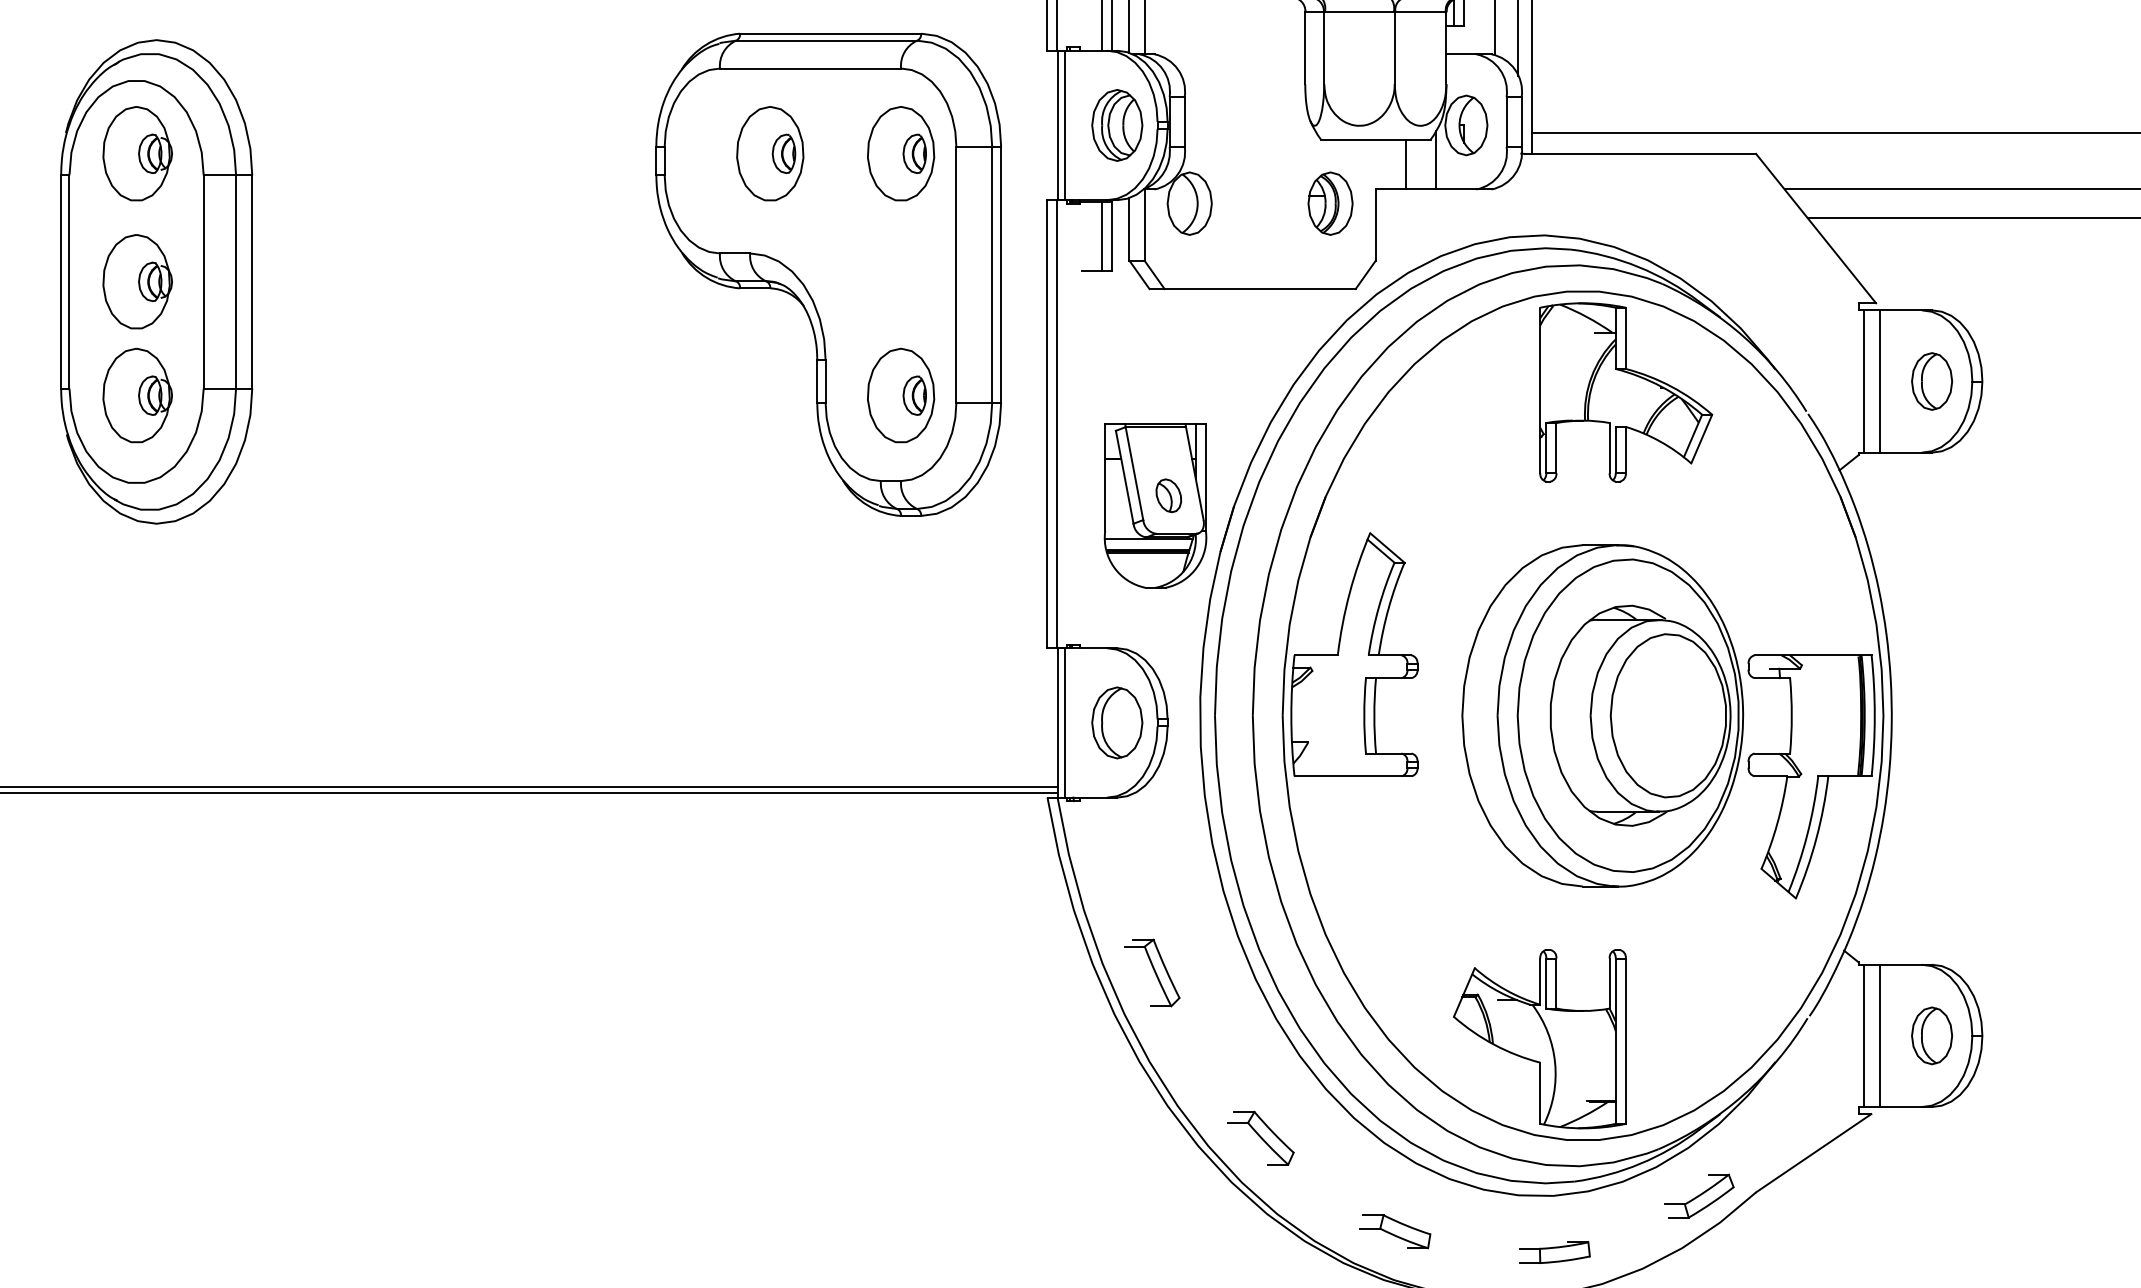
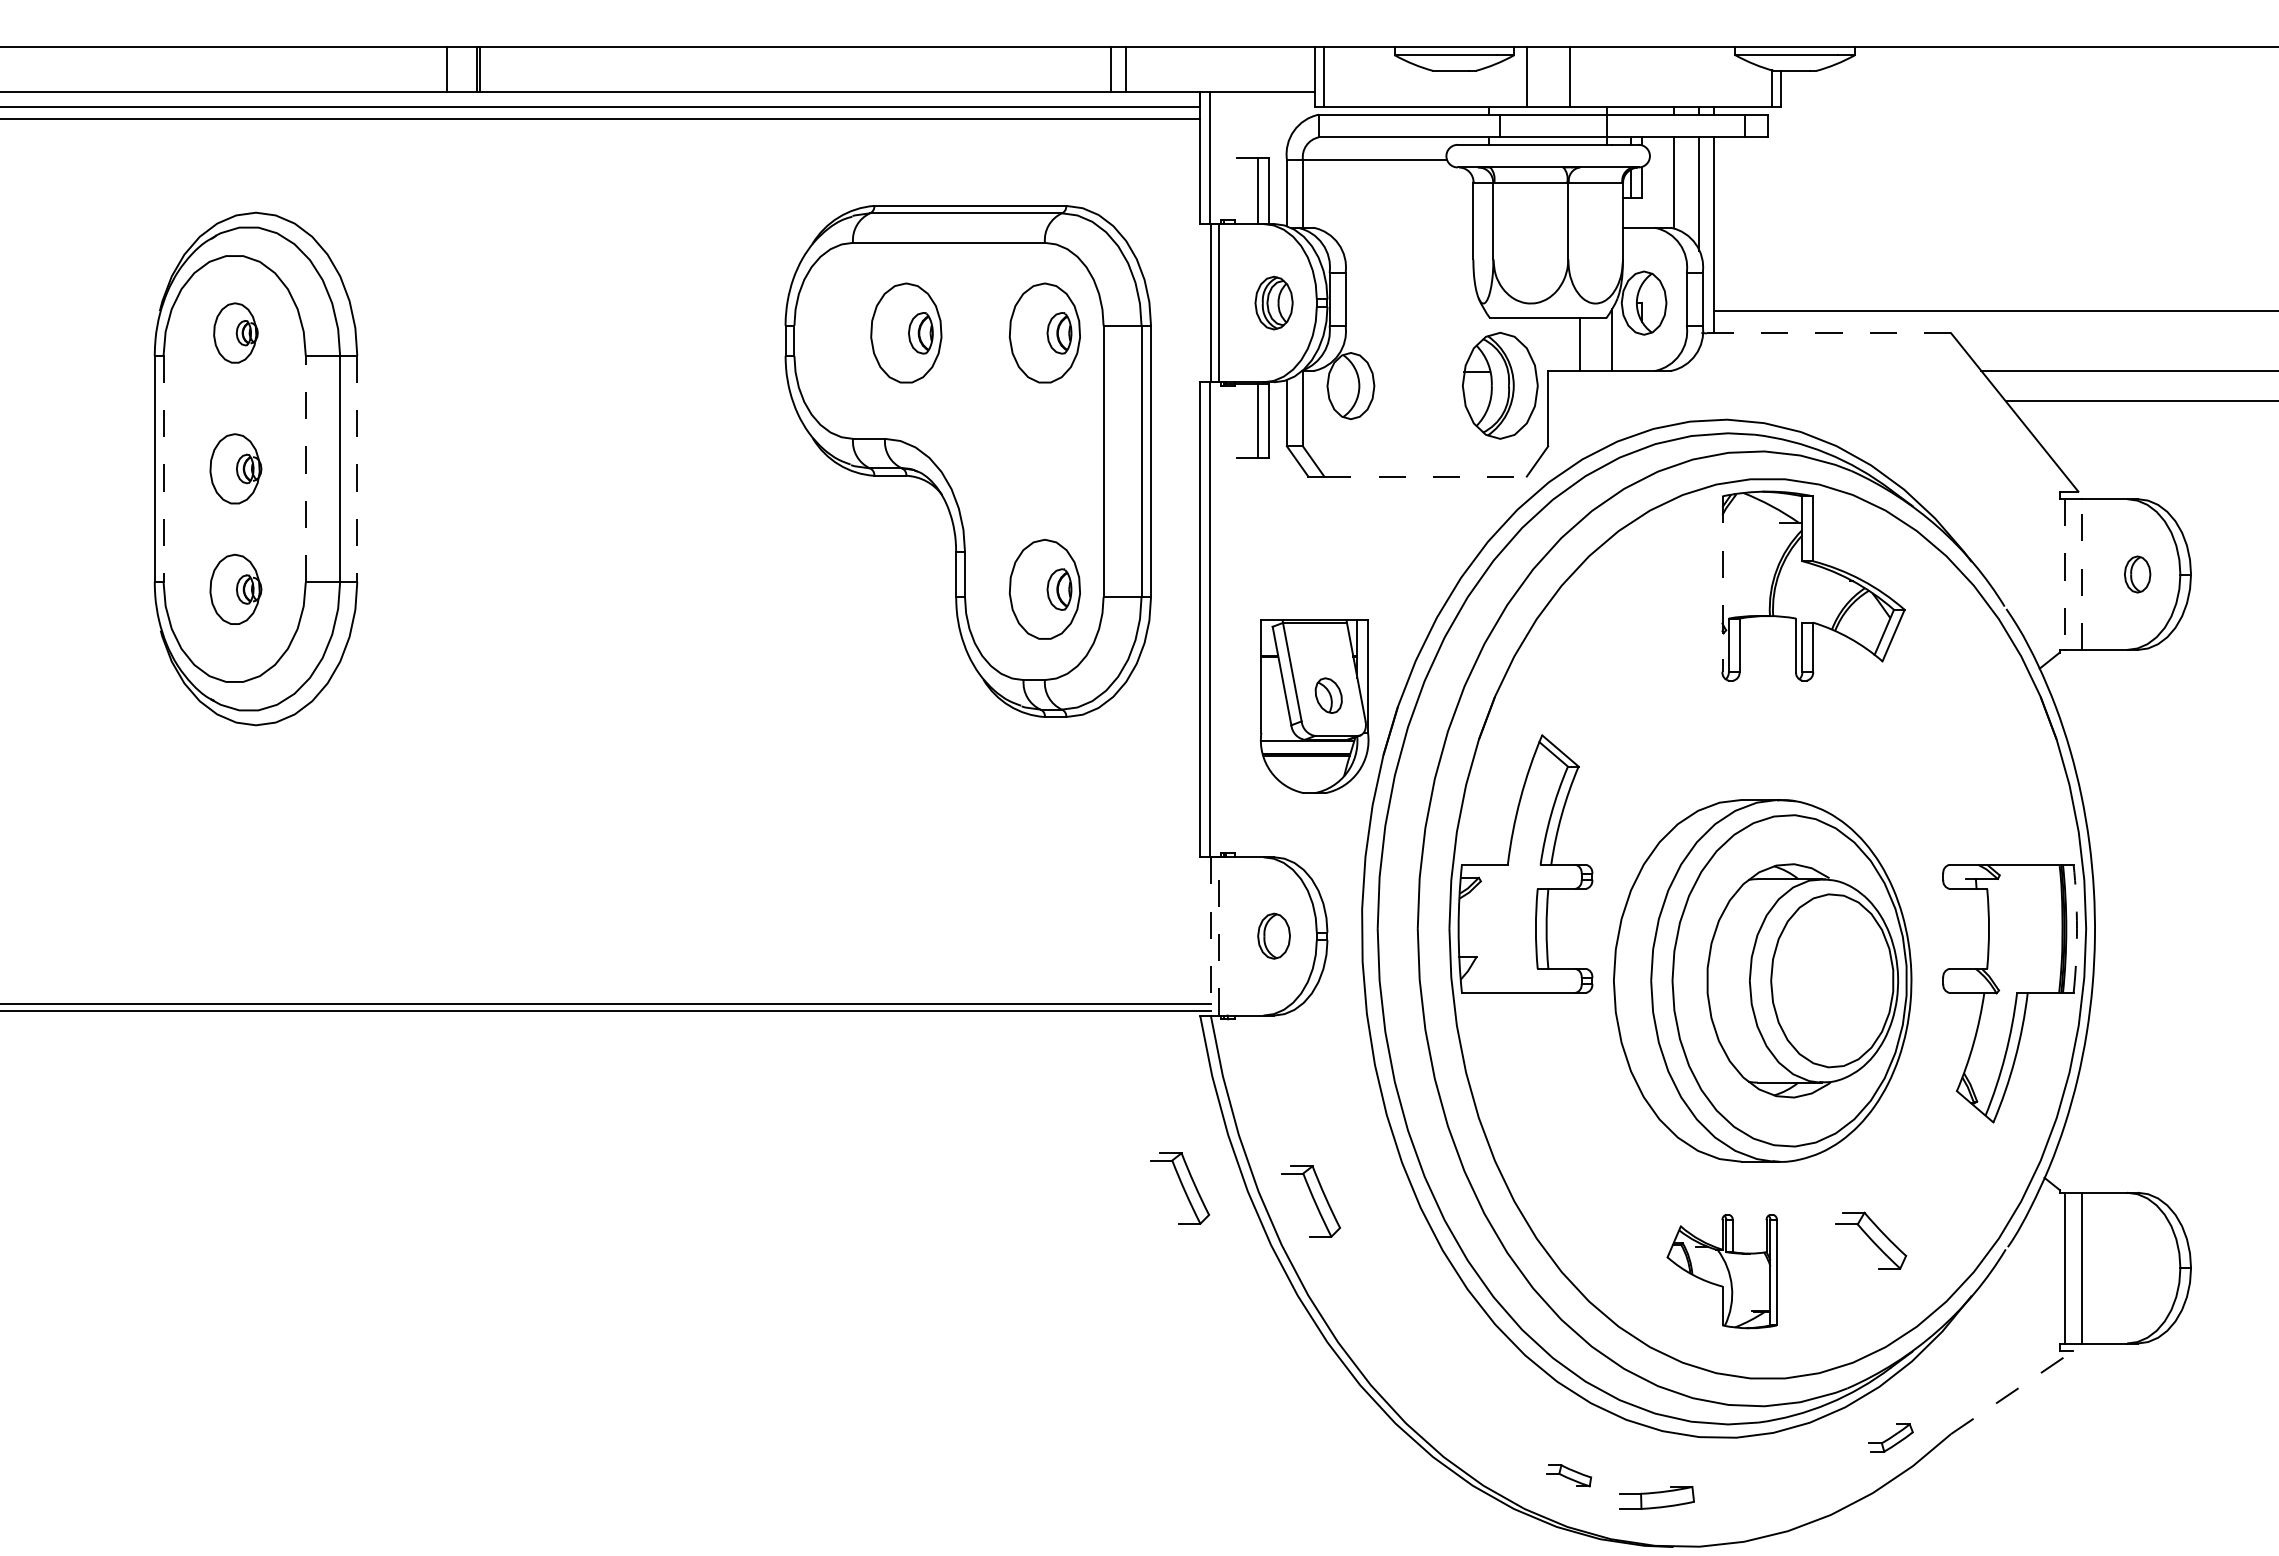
part: (1116, 124) -> (1273, 302), size x0.7
part: (137, 153) -> (235, 332), size x0.6
line: (1640, 154) -> (1828, 333), solid -> dashed
part: (1329, 204) -> (1499, 386), size x1.6
part: (137, 281) -> (235, 468), size x0.7
line: (203, 281) -> (305, 468), solid -> dashed
line: (69, 282) -> (163, 469), solid -> dashed
line: (252, 282) -> (357, 469), solid -> dashed
line: (1261, 288) -> (1426, 476), solid -> dashed
line: (1879, 381) -> (2082, 574), solid -> dashed
part: (1931, 381) -> (2137, 574), size x0.6
line: (1863, 382) -> (2065, 575), solid -> dashed
line: (1540, 390) -> (1722, 584), solid -> dashed
part: (137, 395) -> (235, 589), size x0.7
part: (1602, 715) -> (1762, 980), moved
arc: (1874, 715) -> (2076, 928), solid -> dashed
line: (1064, 722) -> (1218, 935), solid -> dashed
part: (1116, 722) -> (1273, 935), size x0.6
line: (1057, 723) -> (1210, 936), solid -> dashed
part: (1028, 960) -> (1179, 1188), added
part: (1931, 1036) -> (2137, 1268), removed
part: (1540, 1039) -> (1722, 1271), size x0.6
part: (1261, 1138) -> (1871, 1240), moved
line: (1813, 1153) -> (2012, 1392), solid -> dashed
part: (1698, 1195) -> (1890, 1437), size x0.6
part: (1395, 1231) -> (1568, 1475), size x0.6
part: (1554, 1252) -> (1656, 1497), moved

